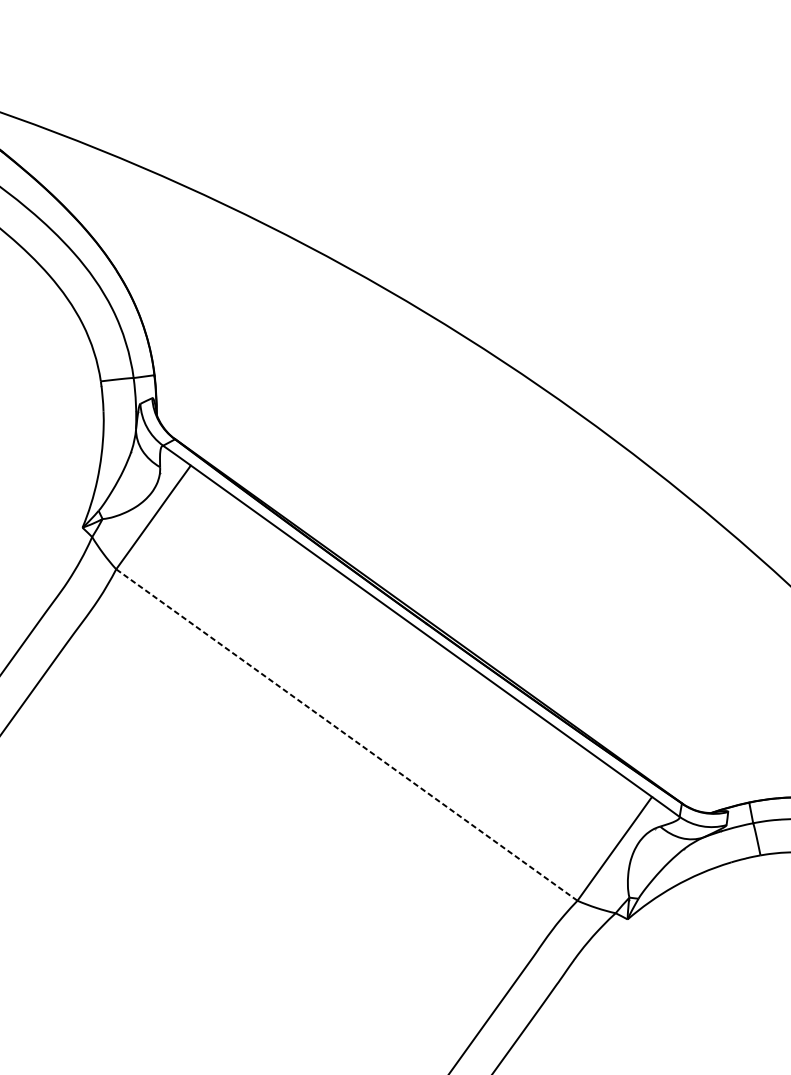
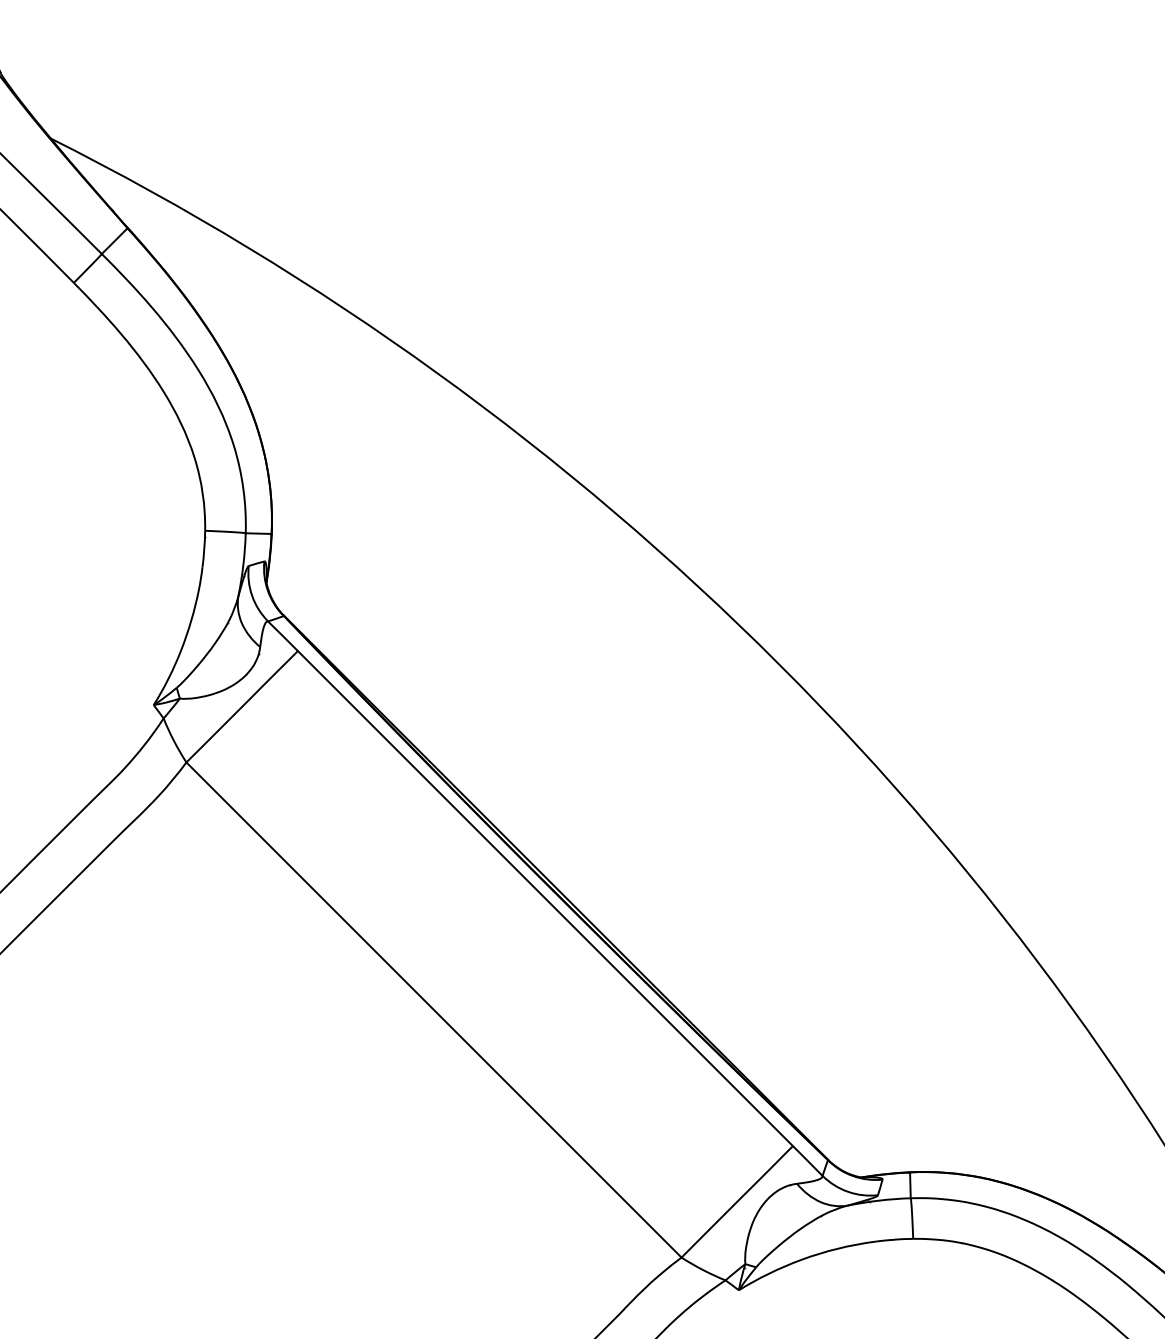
line: (346, 734) -> (433, 1009), dashed -> solid

